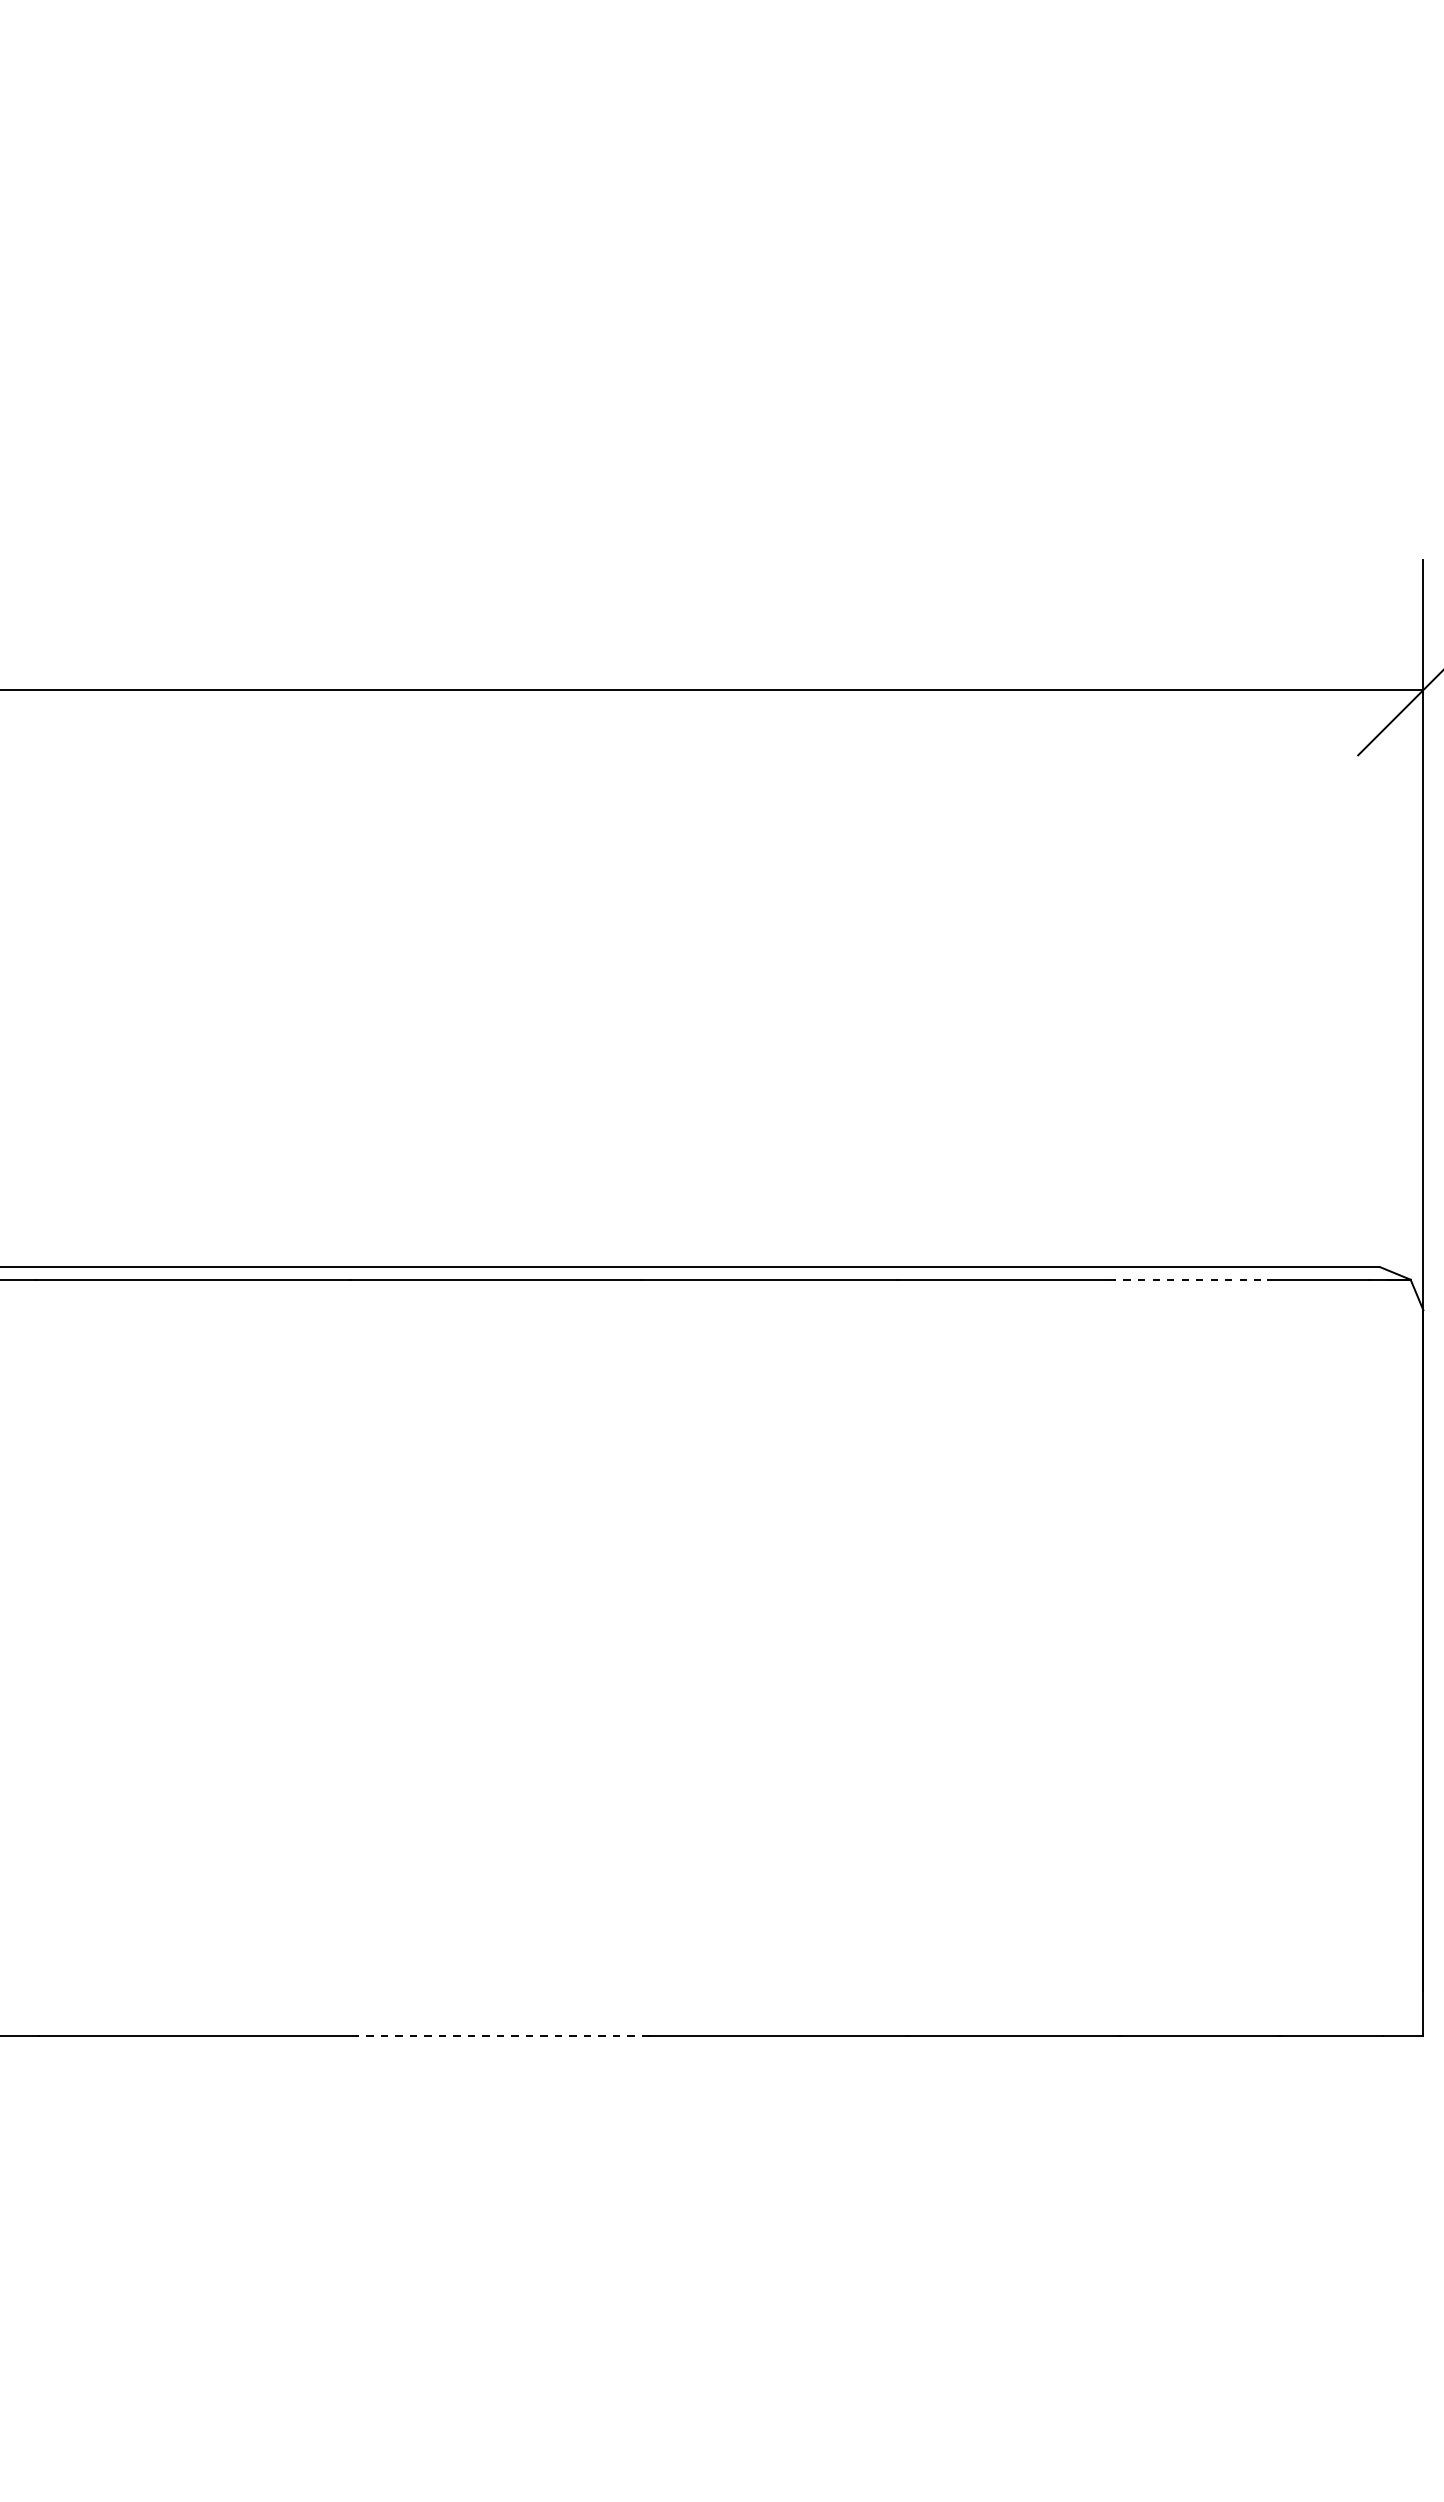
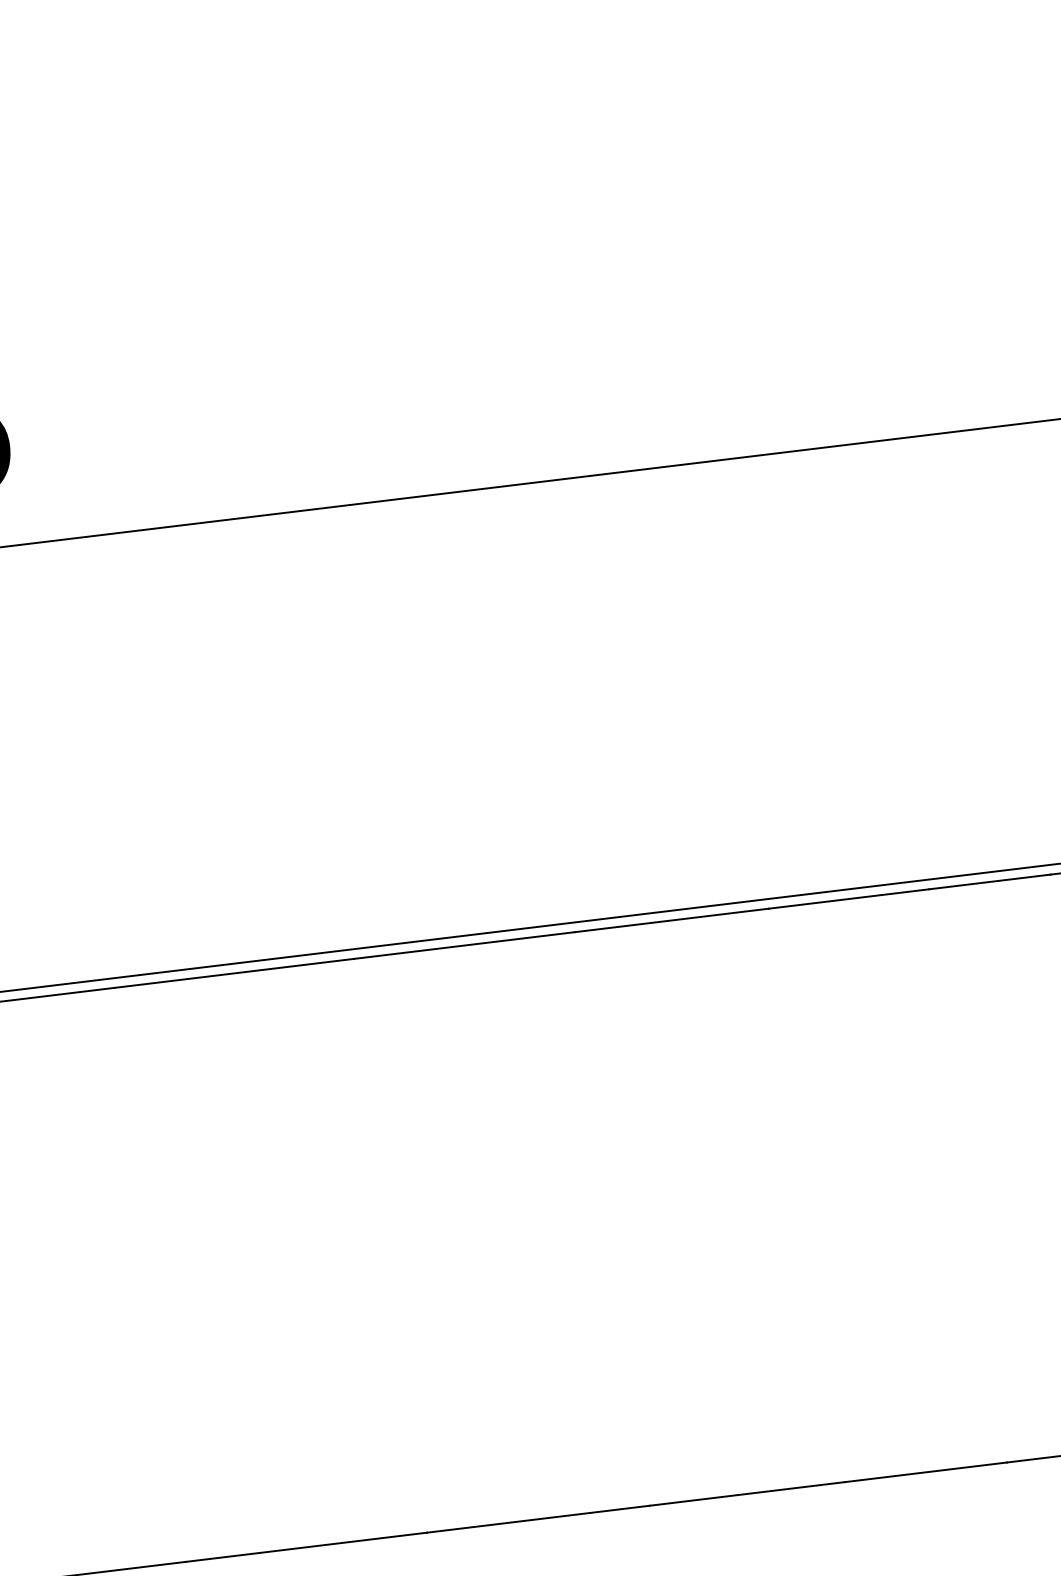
line: (1188, 1279) -> (989, 881), dashed -> solid
line: (502, 2035) -> (538, 1518), dashed -> solid

